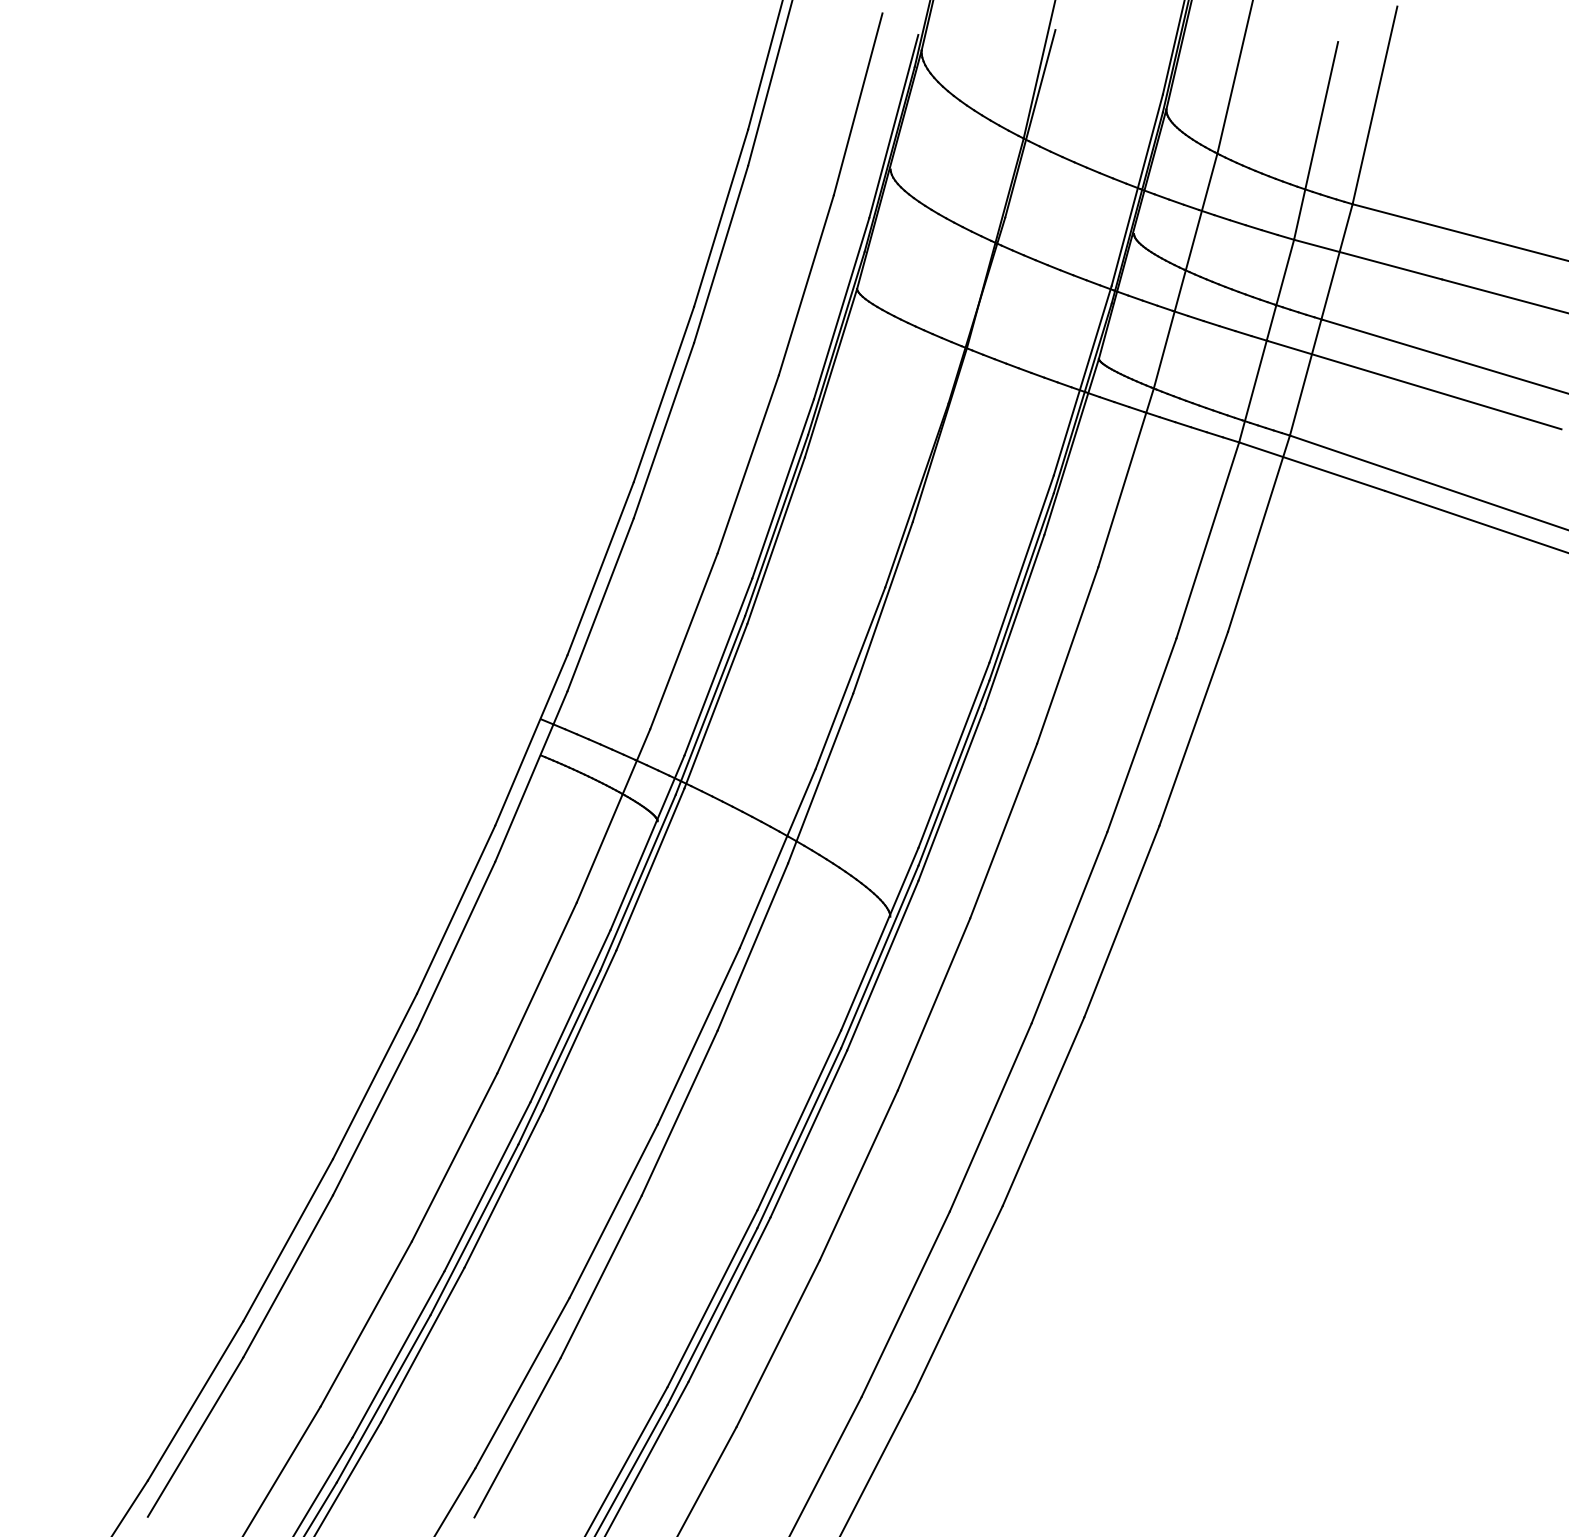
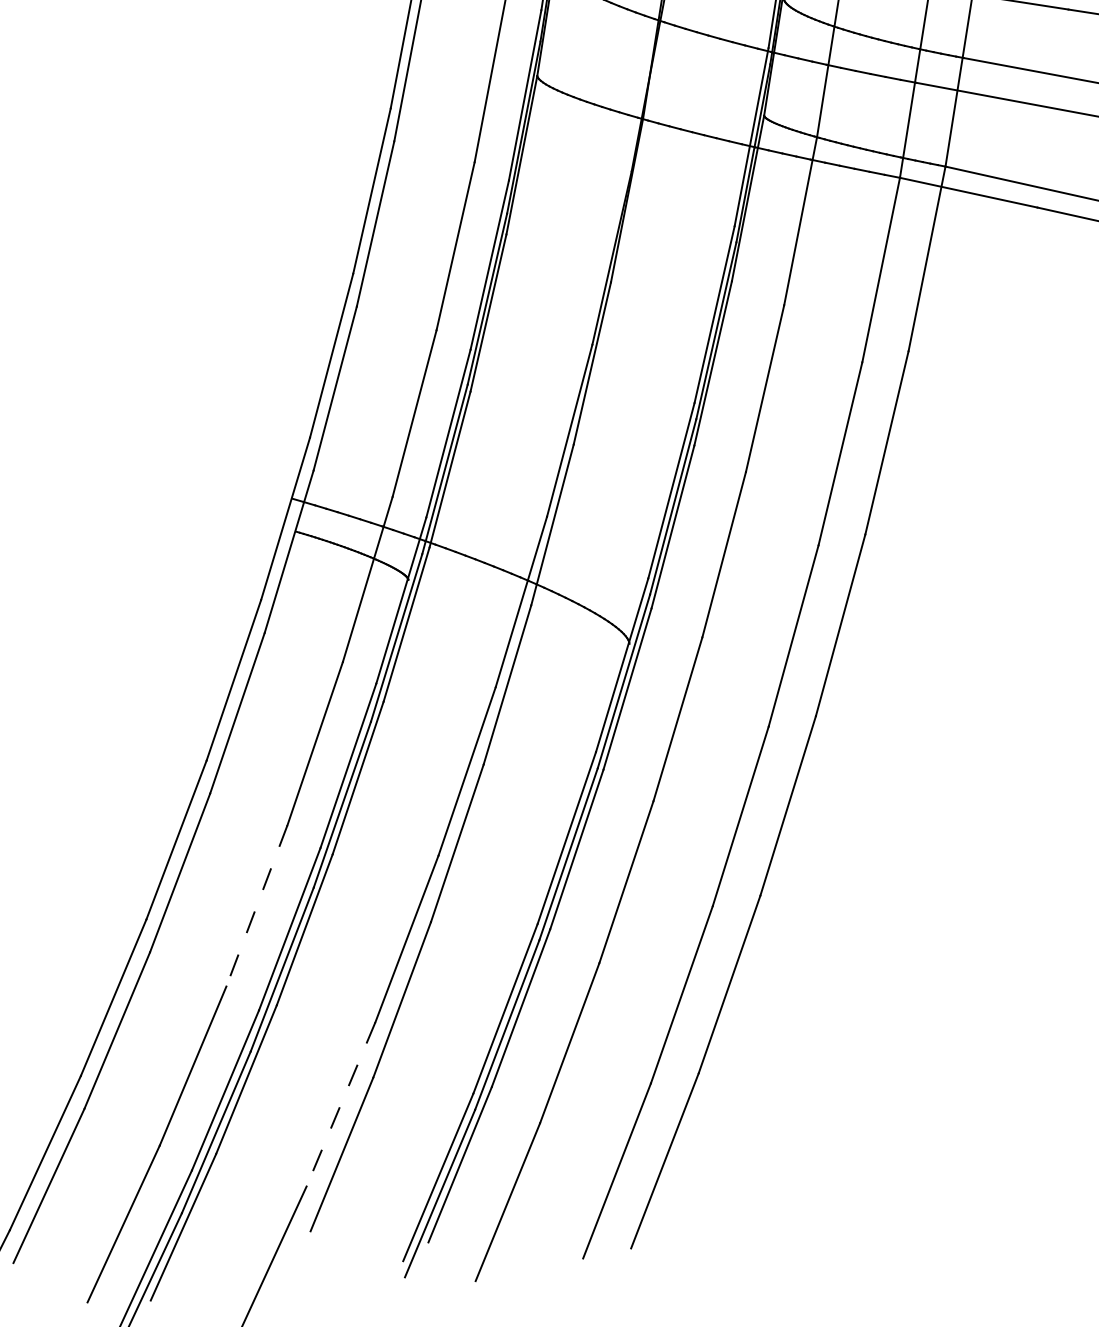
line: (454, 1157) -> (256, 905), solid -> dashed
line: (522, 1383) -> (341, 1104), solid -> dashed

